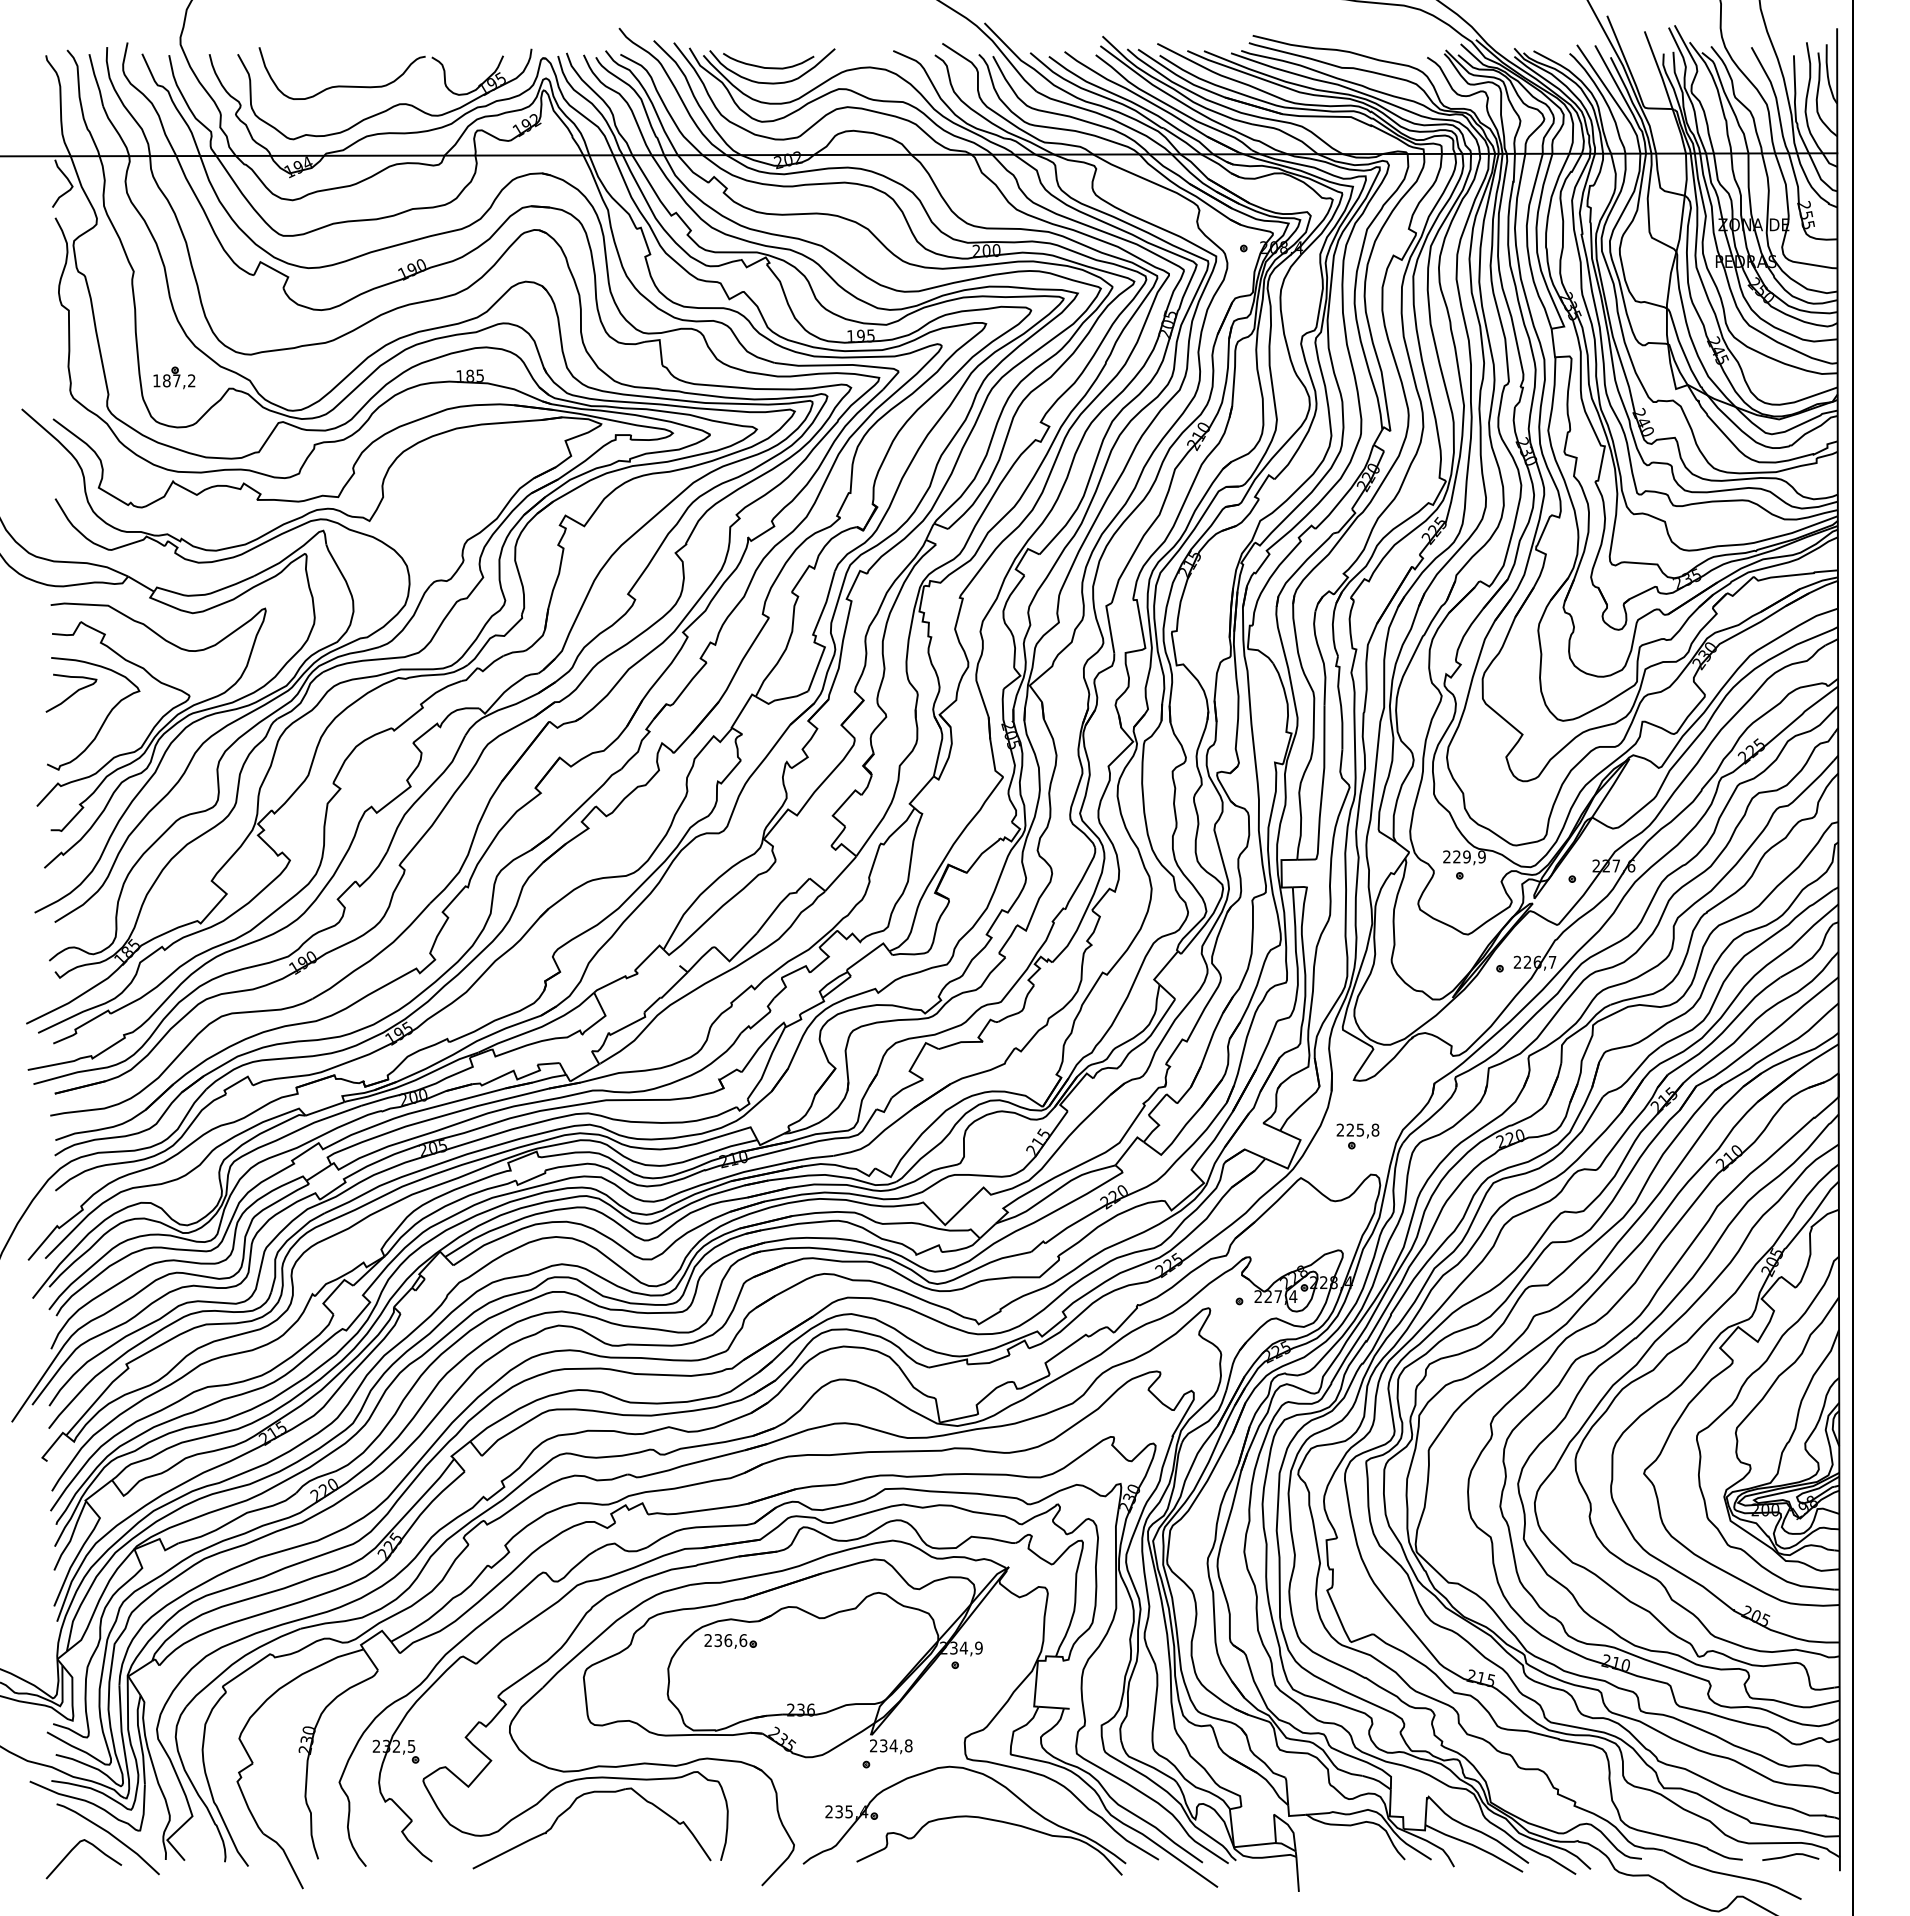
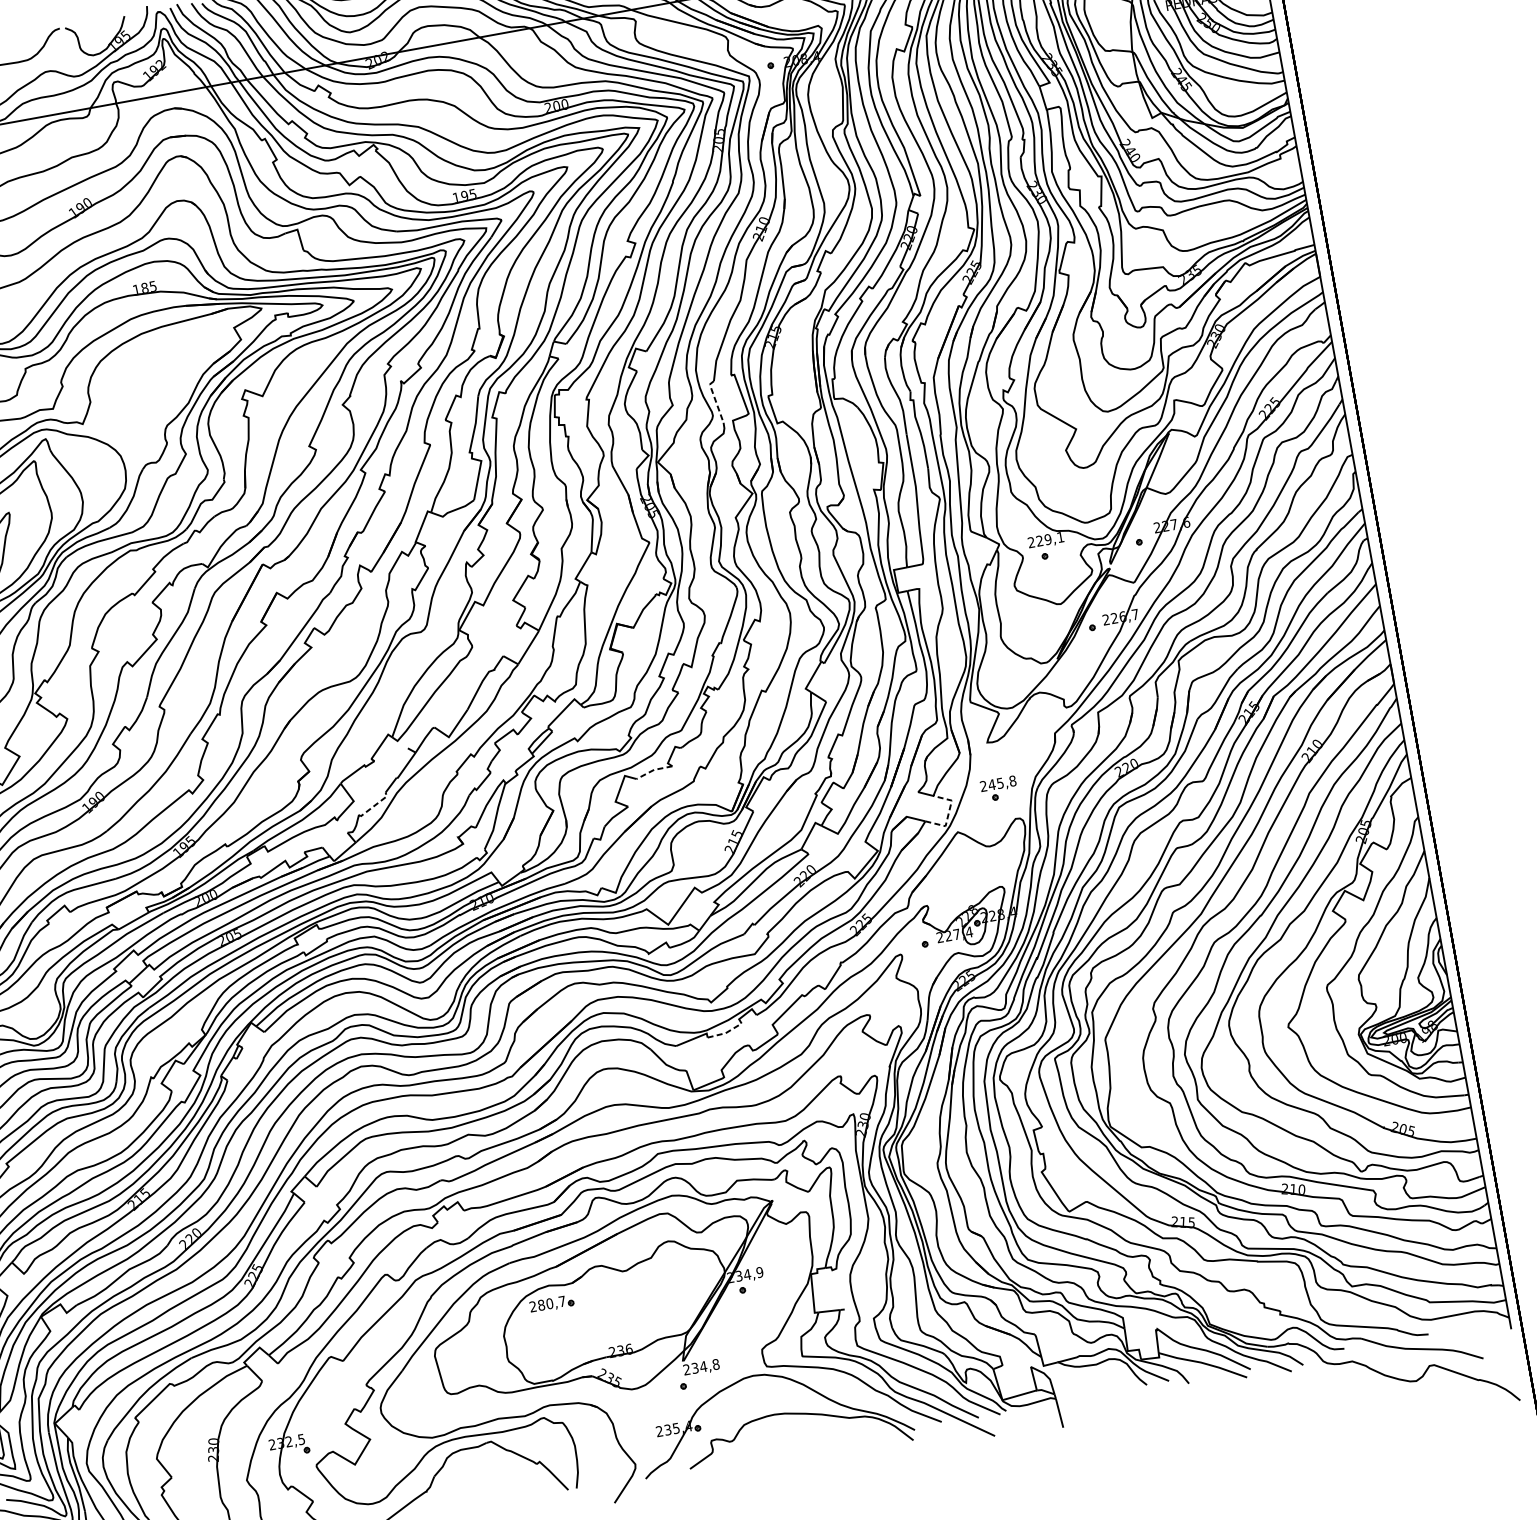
line: (1109, 626) -> (715, 401), solid -> dashed
text: (1481, 856) -> (1060, 537), 229,9 -> 229,1
line: (628, 1025) -> (374, 805), solid -> dashed
line: (959, 1042) -> (652, 770), solid -> dashed
text: (1350, 1129) -> (991, 784), 225,8 -> 245,8
line: (1293, 1155) -> (948, 814), solid -> dashed
line: (989, 1363) -> (726, 1033), solid -> dashed
text: (730, 1640) -> (551, 1303), 236,6 -> 280,7
line: (1790, 1856) -> (1467, 1324), removed

